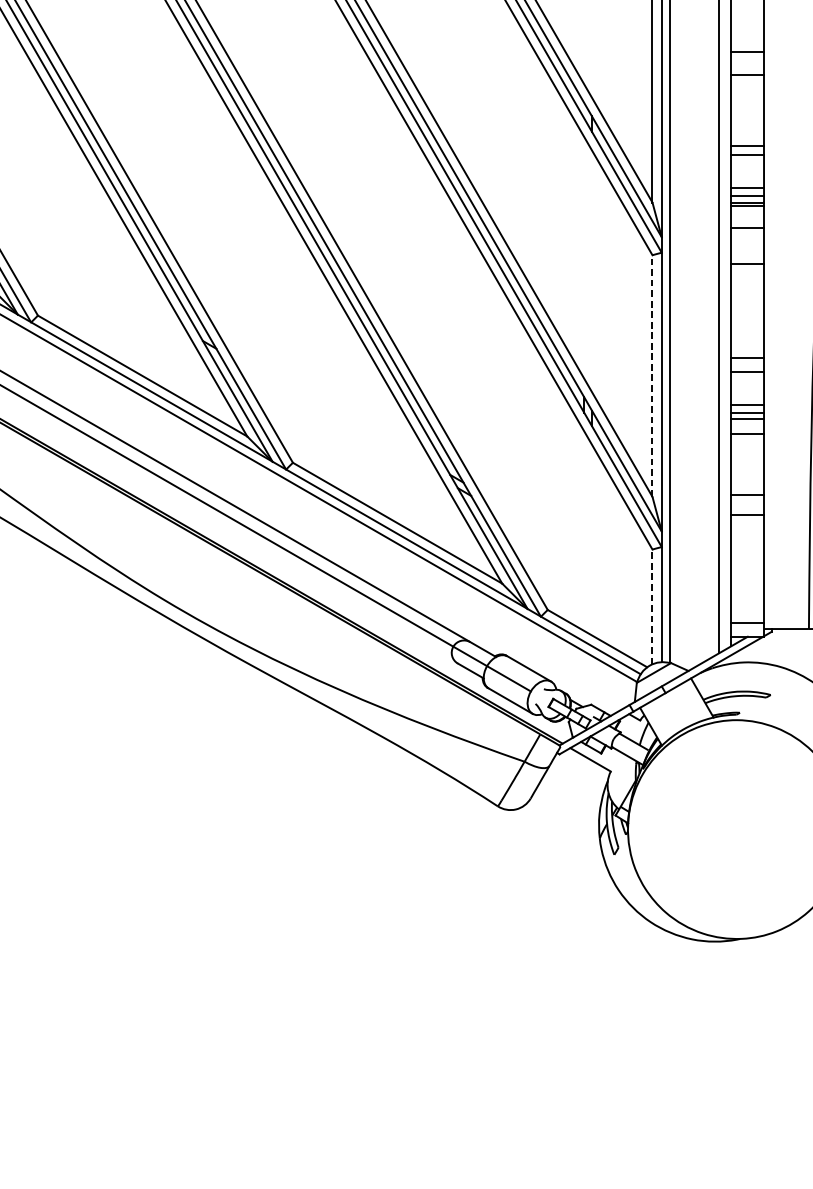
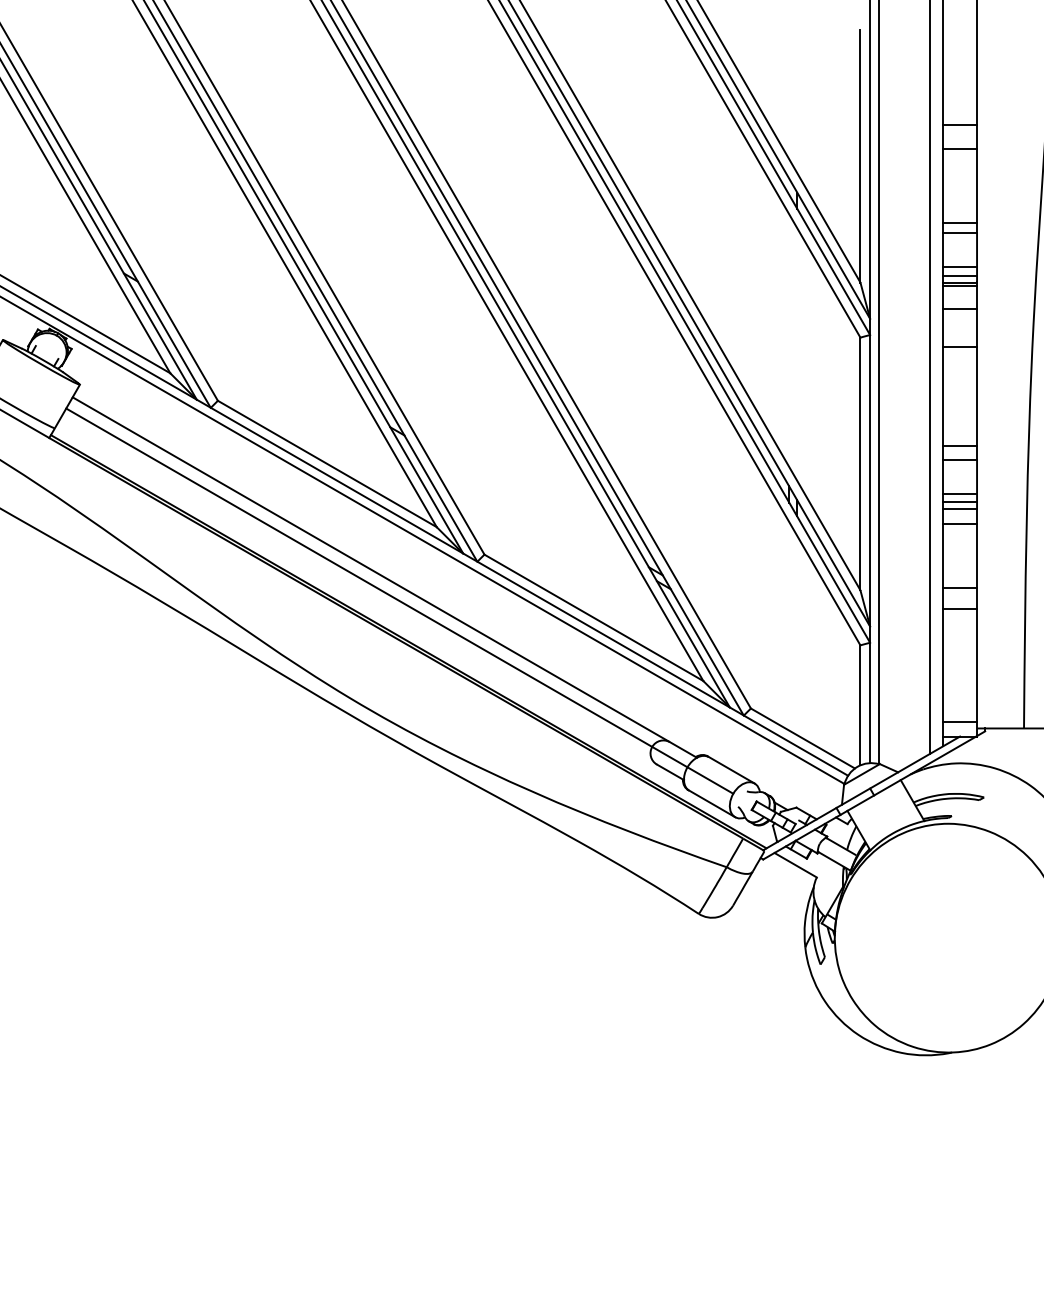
line: (652, 375) -> (860, 463), dashed -> solid
line: (652, 606) -> (860, 704), dashed -> solid

